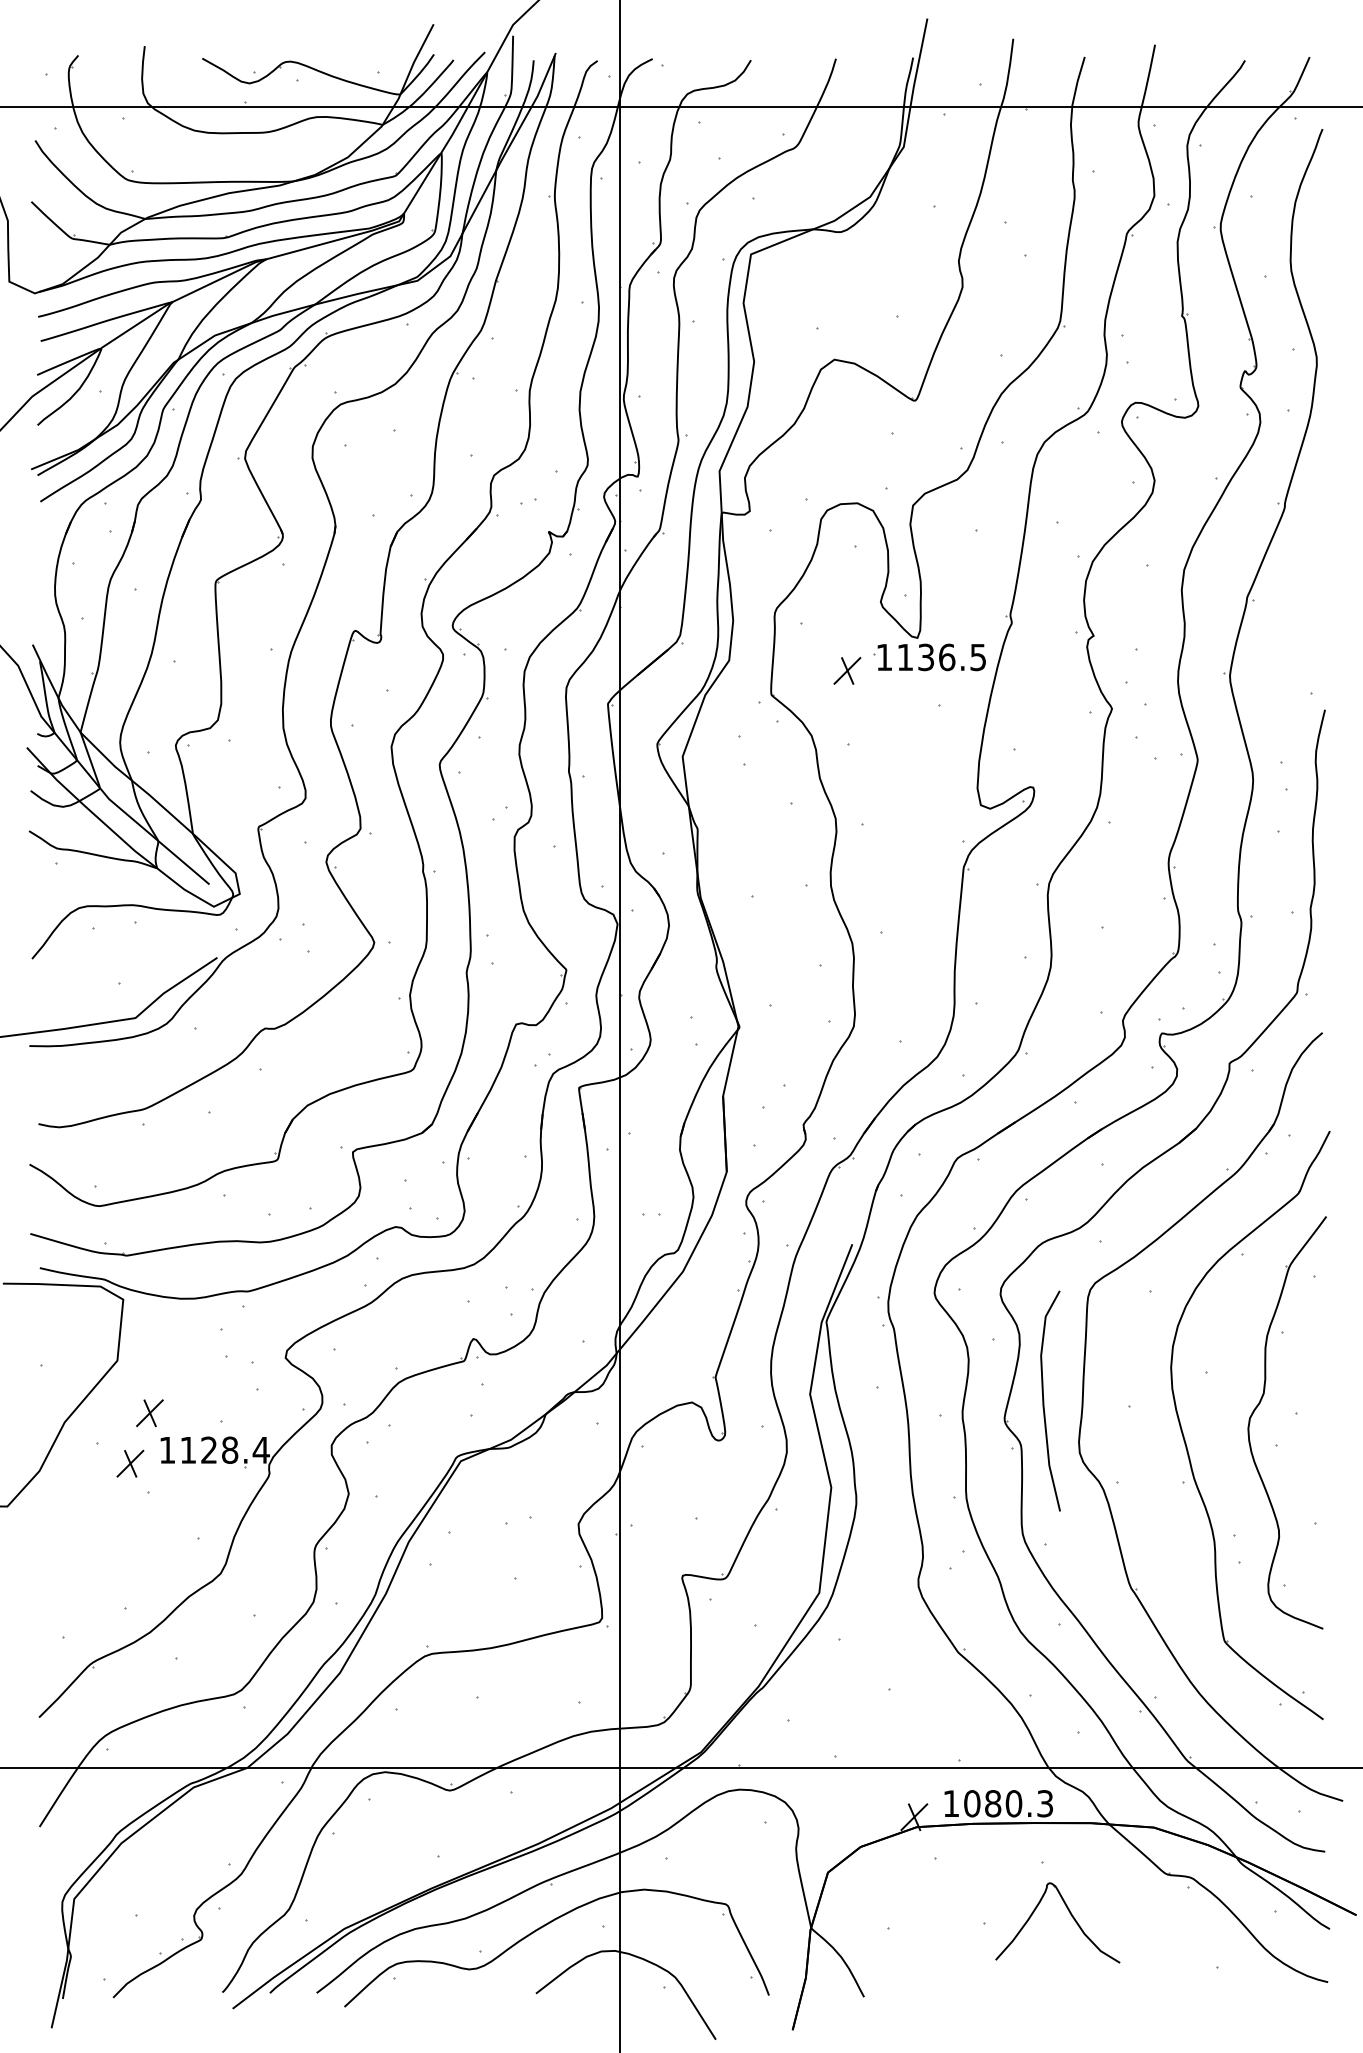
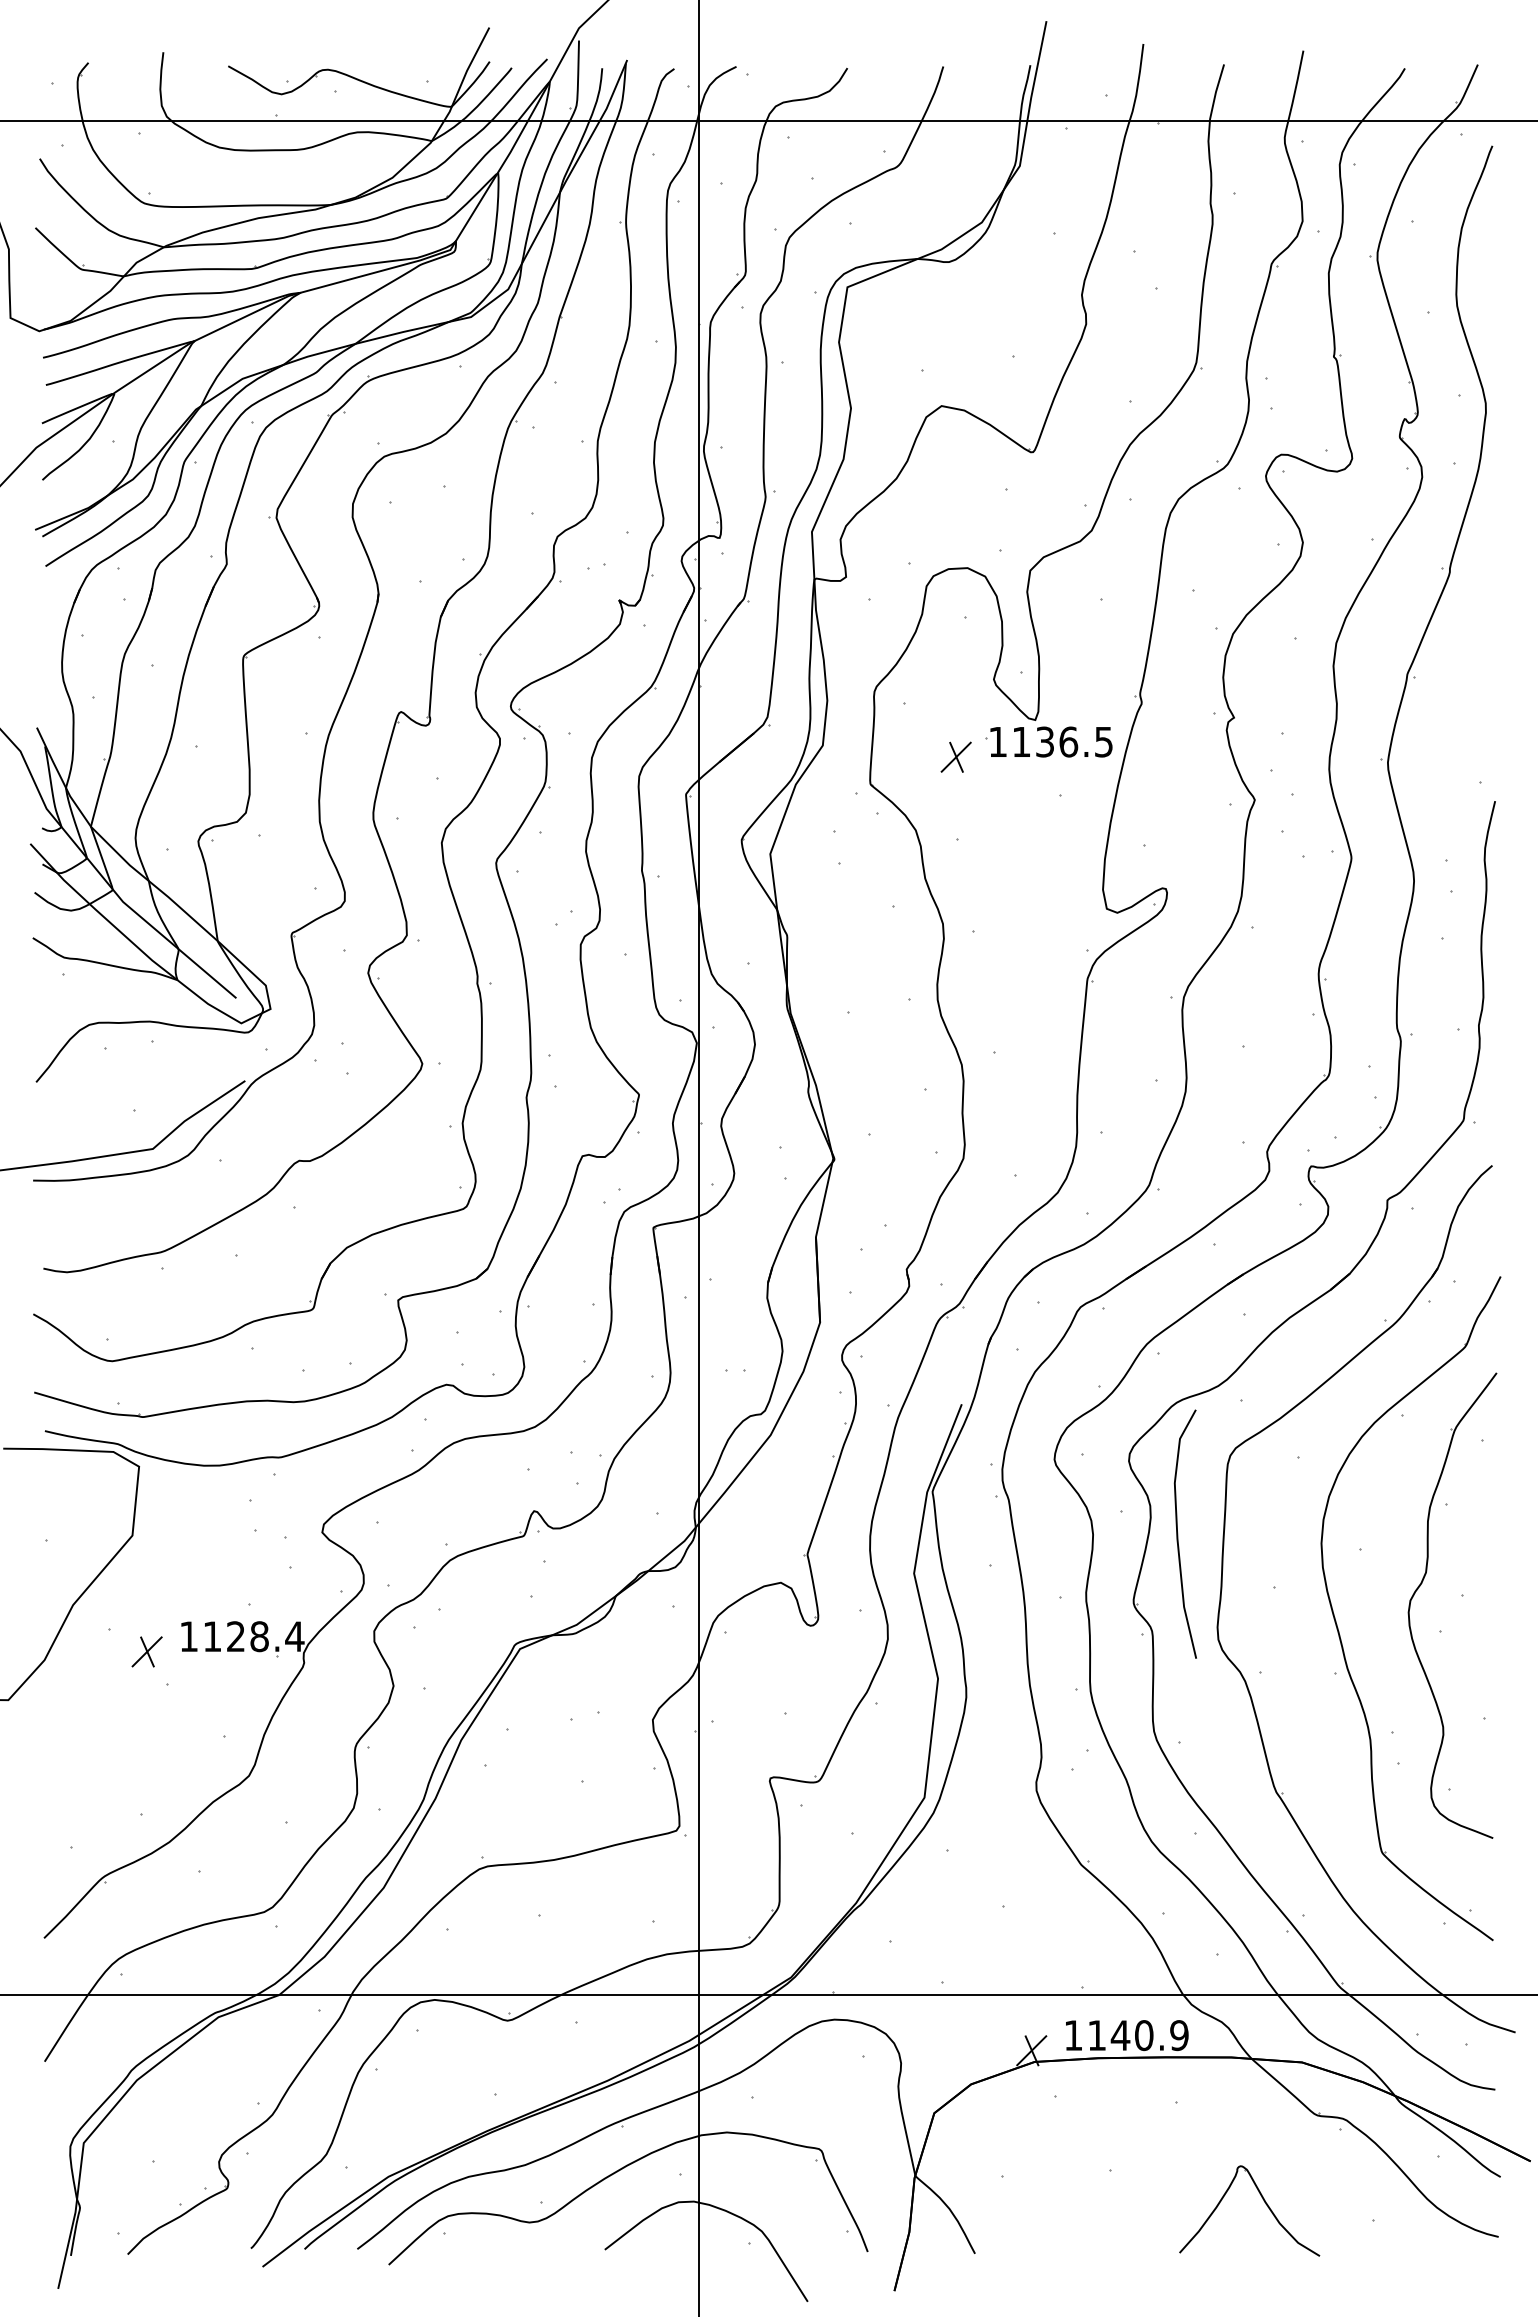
curve: (1044, 1400) -> (1178, 1533), moved
part: (149, 1412) -> (168, 1594), removed
text: (1008, 1803) -> (1137, 2035), 1080.3 -> 1140.9
part: (1070, 1914) -> (1263, 2201), moved

